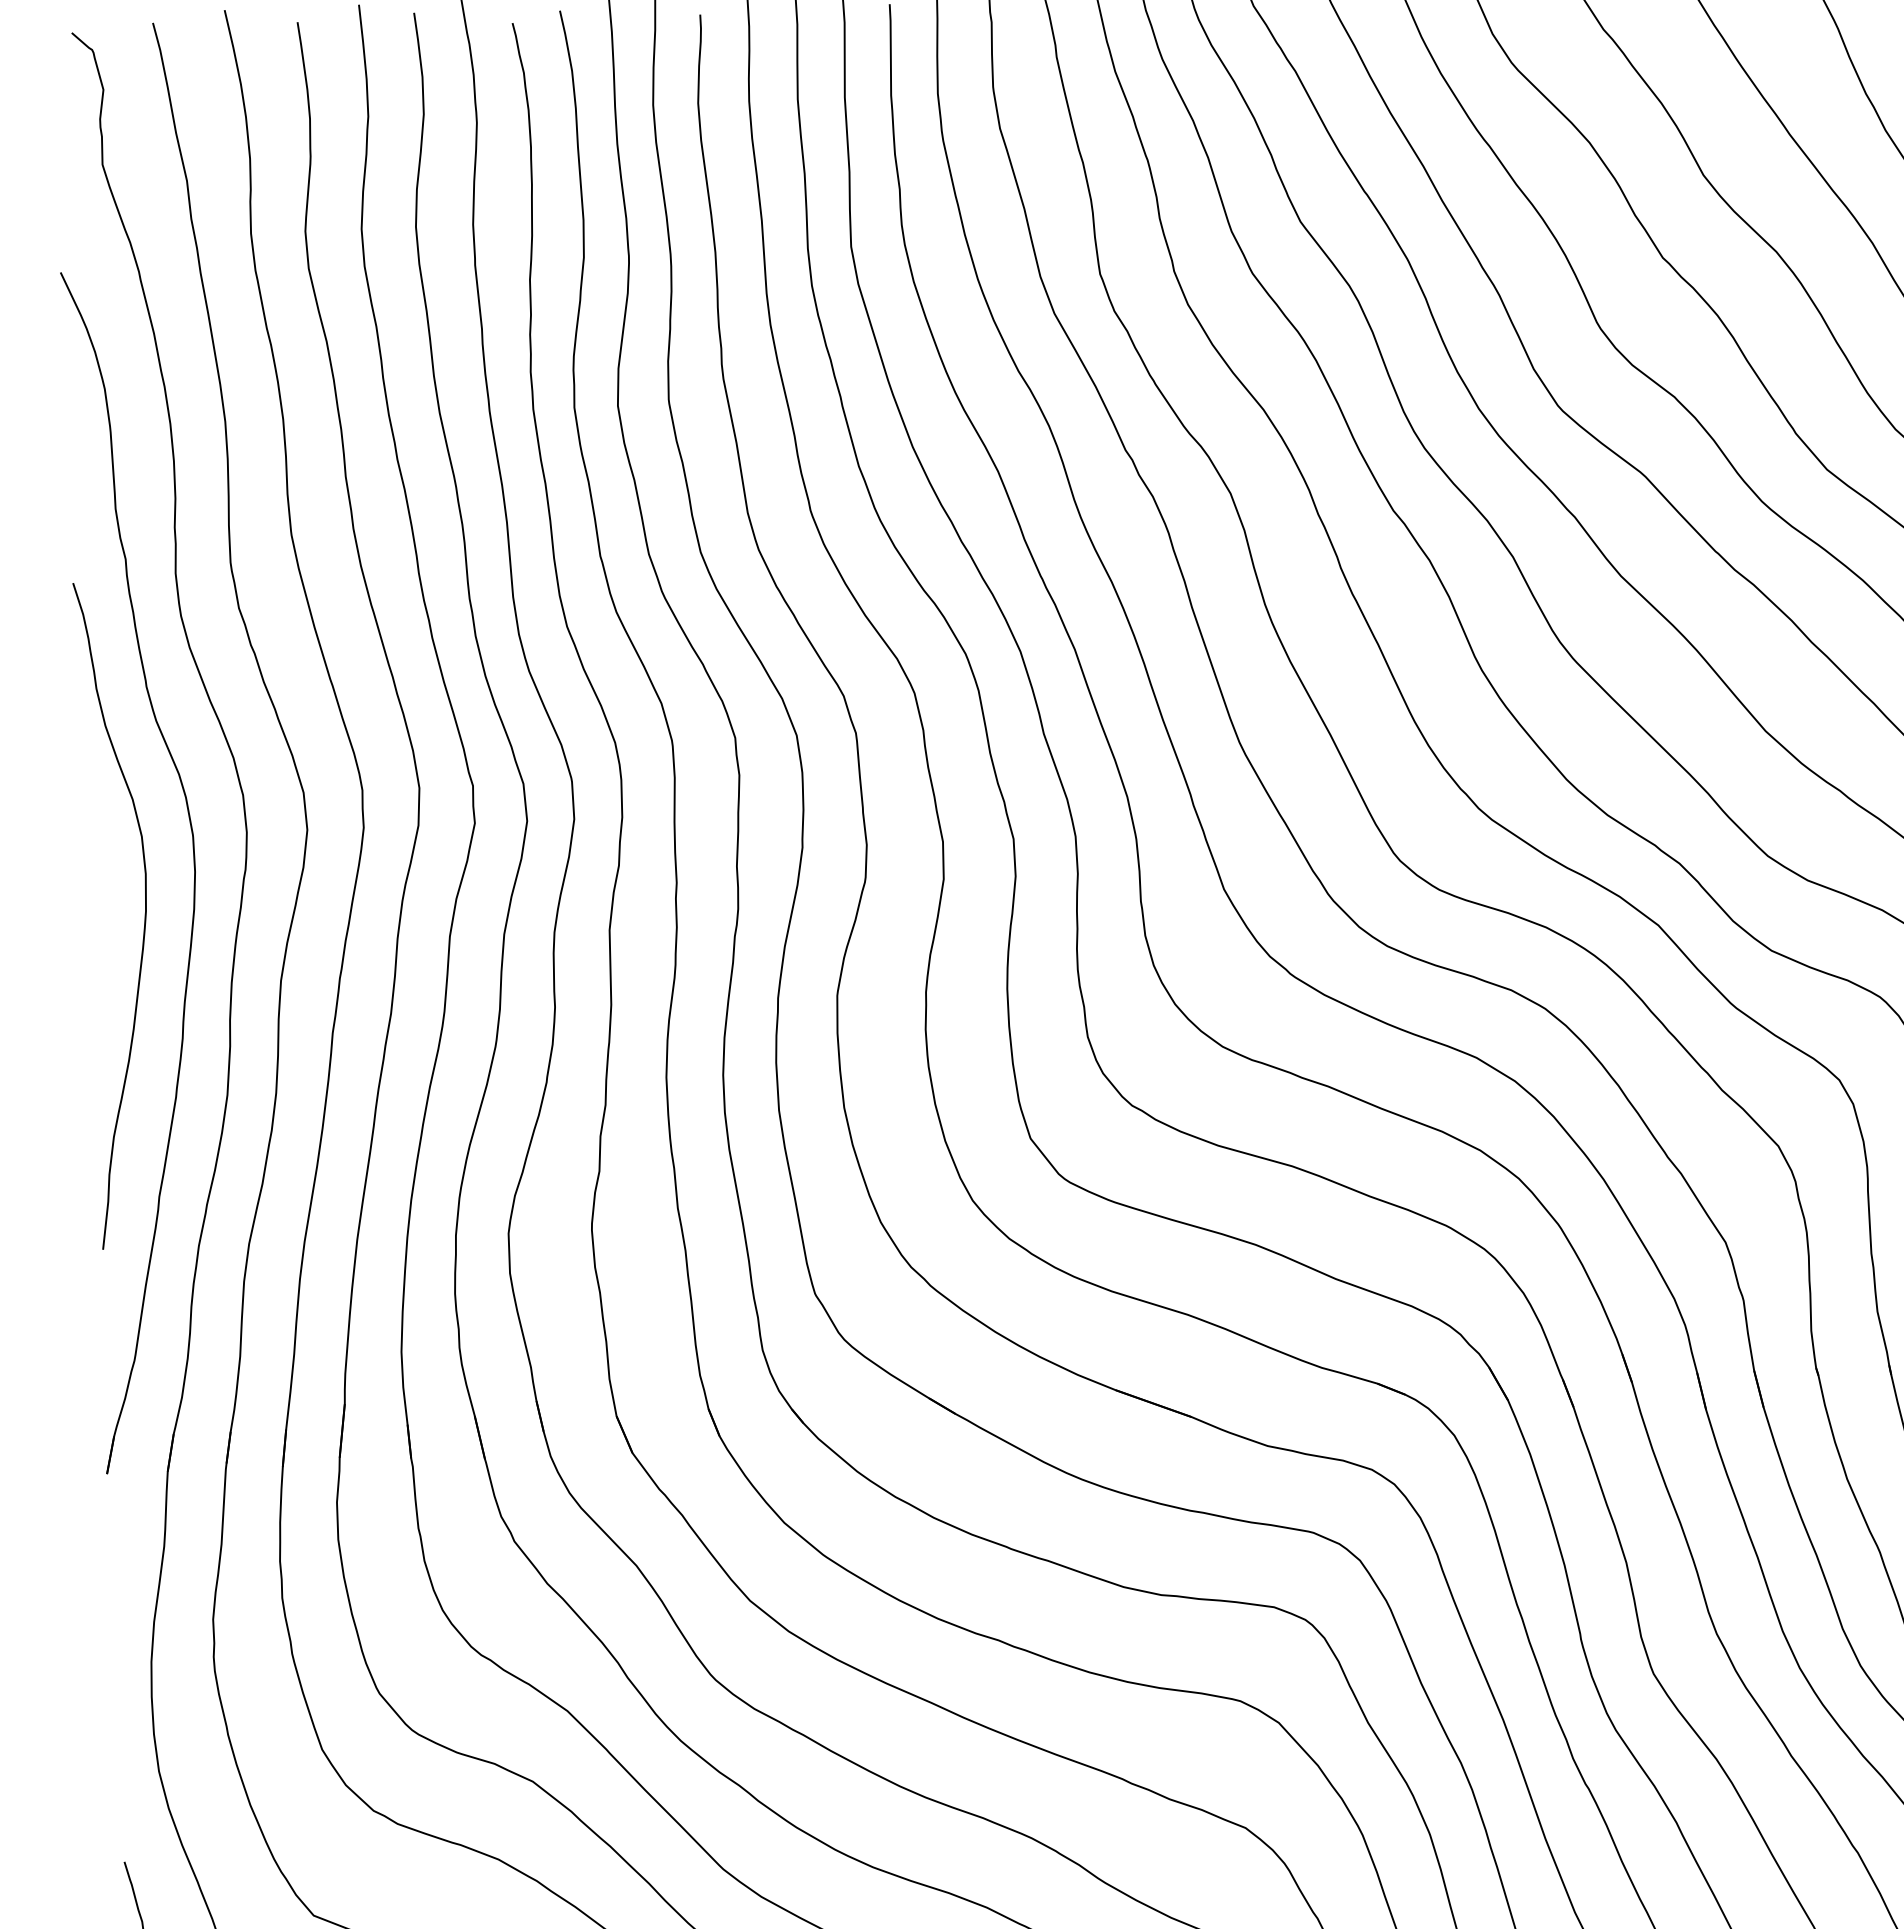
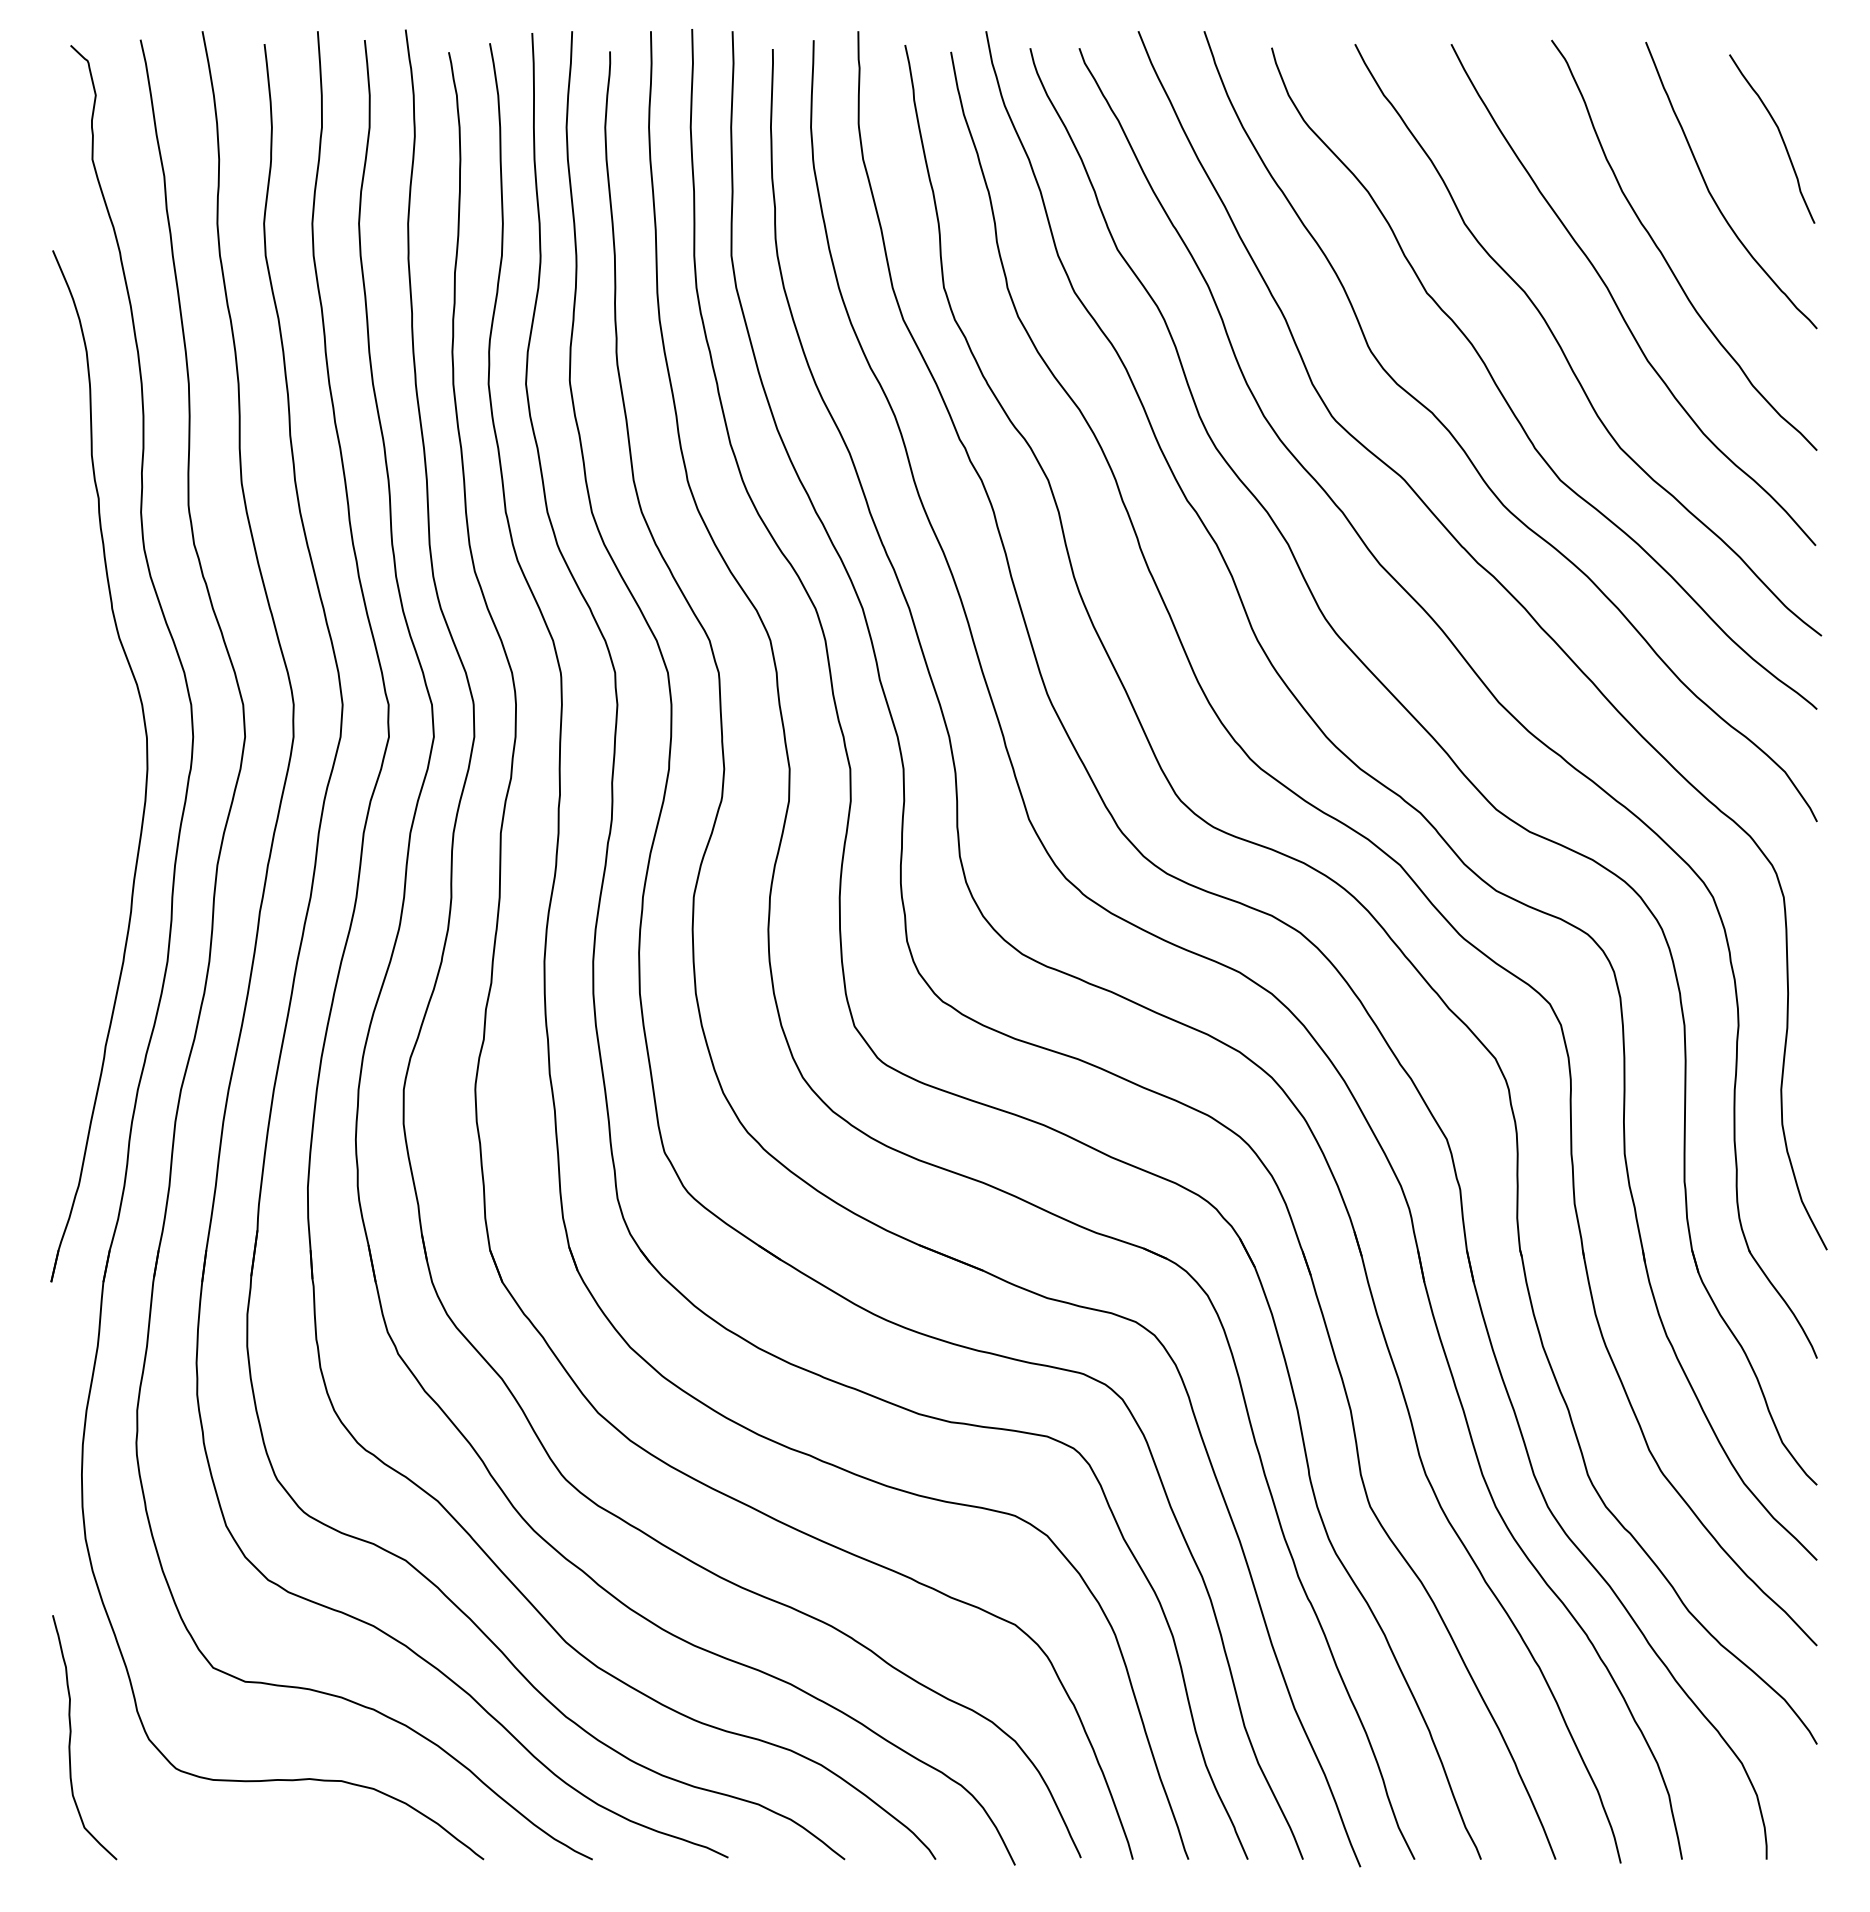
curve: (144, 914) -> (102, 803), removed

